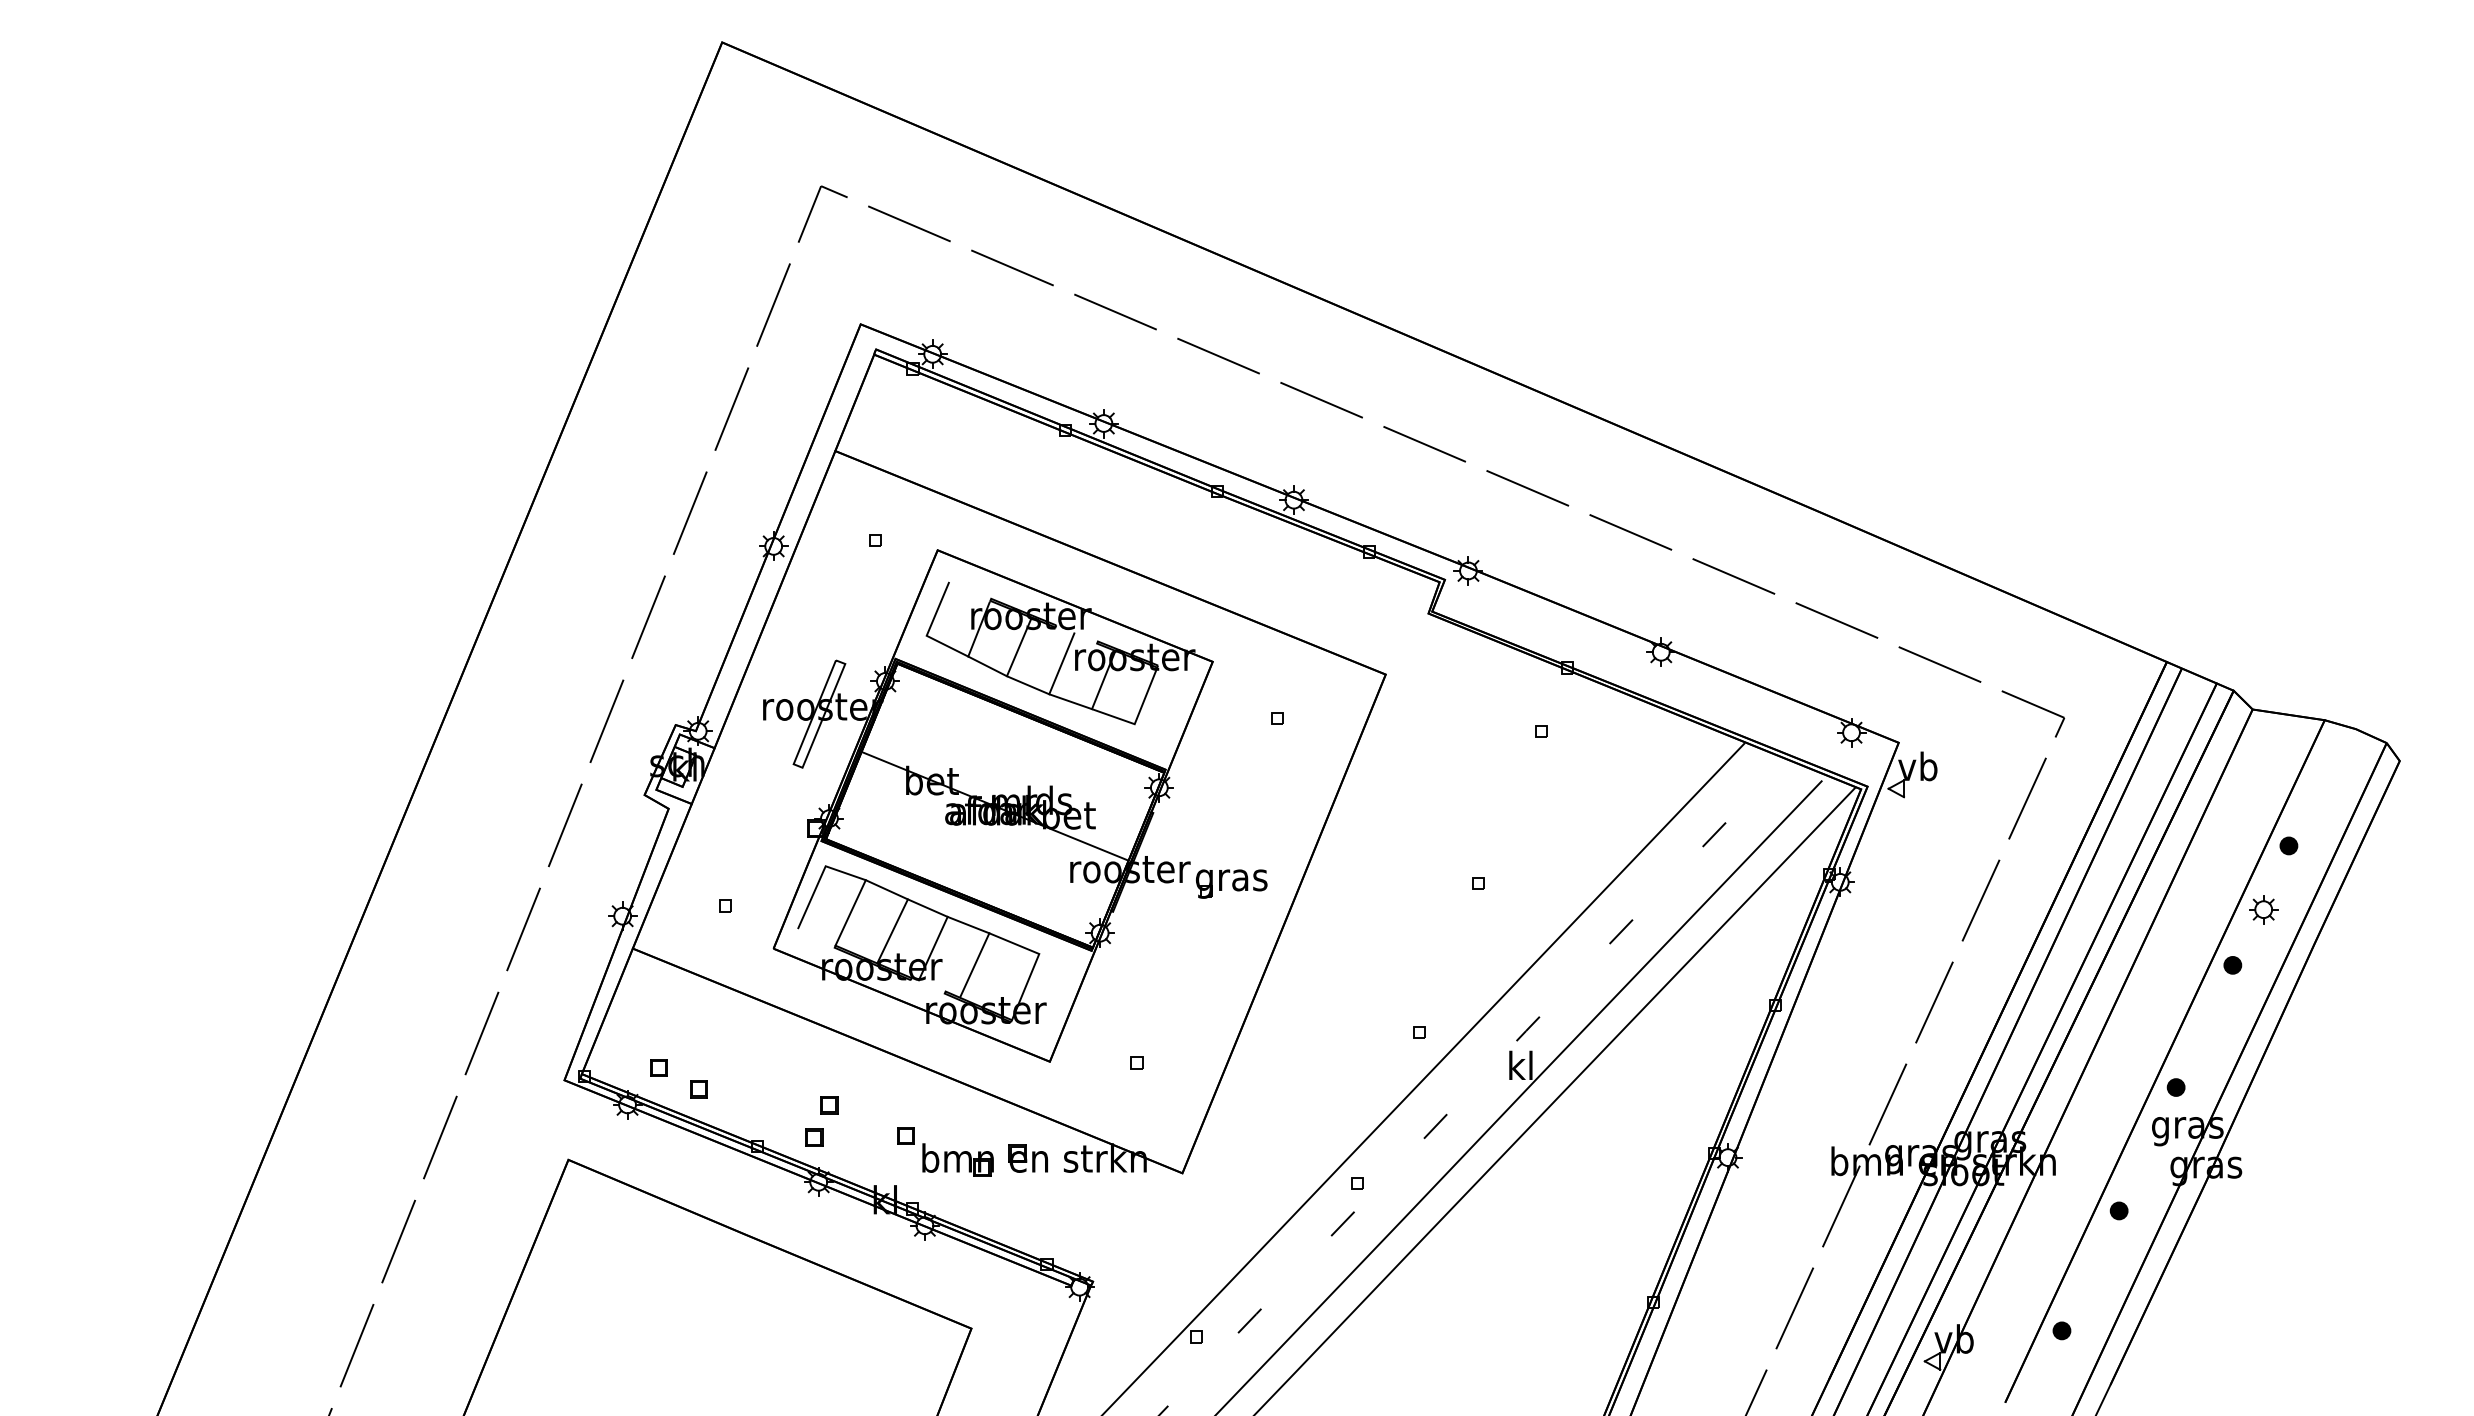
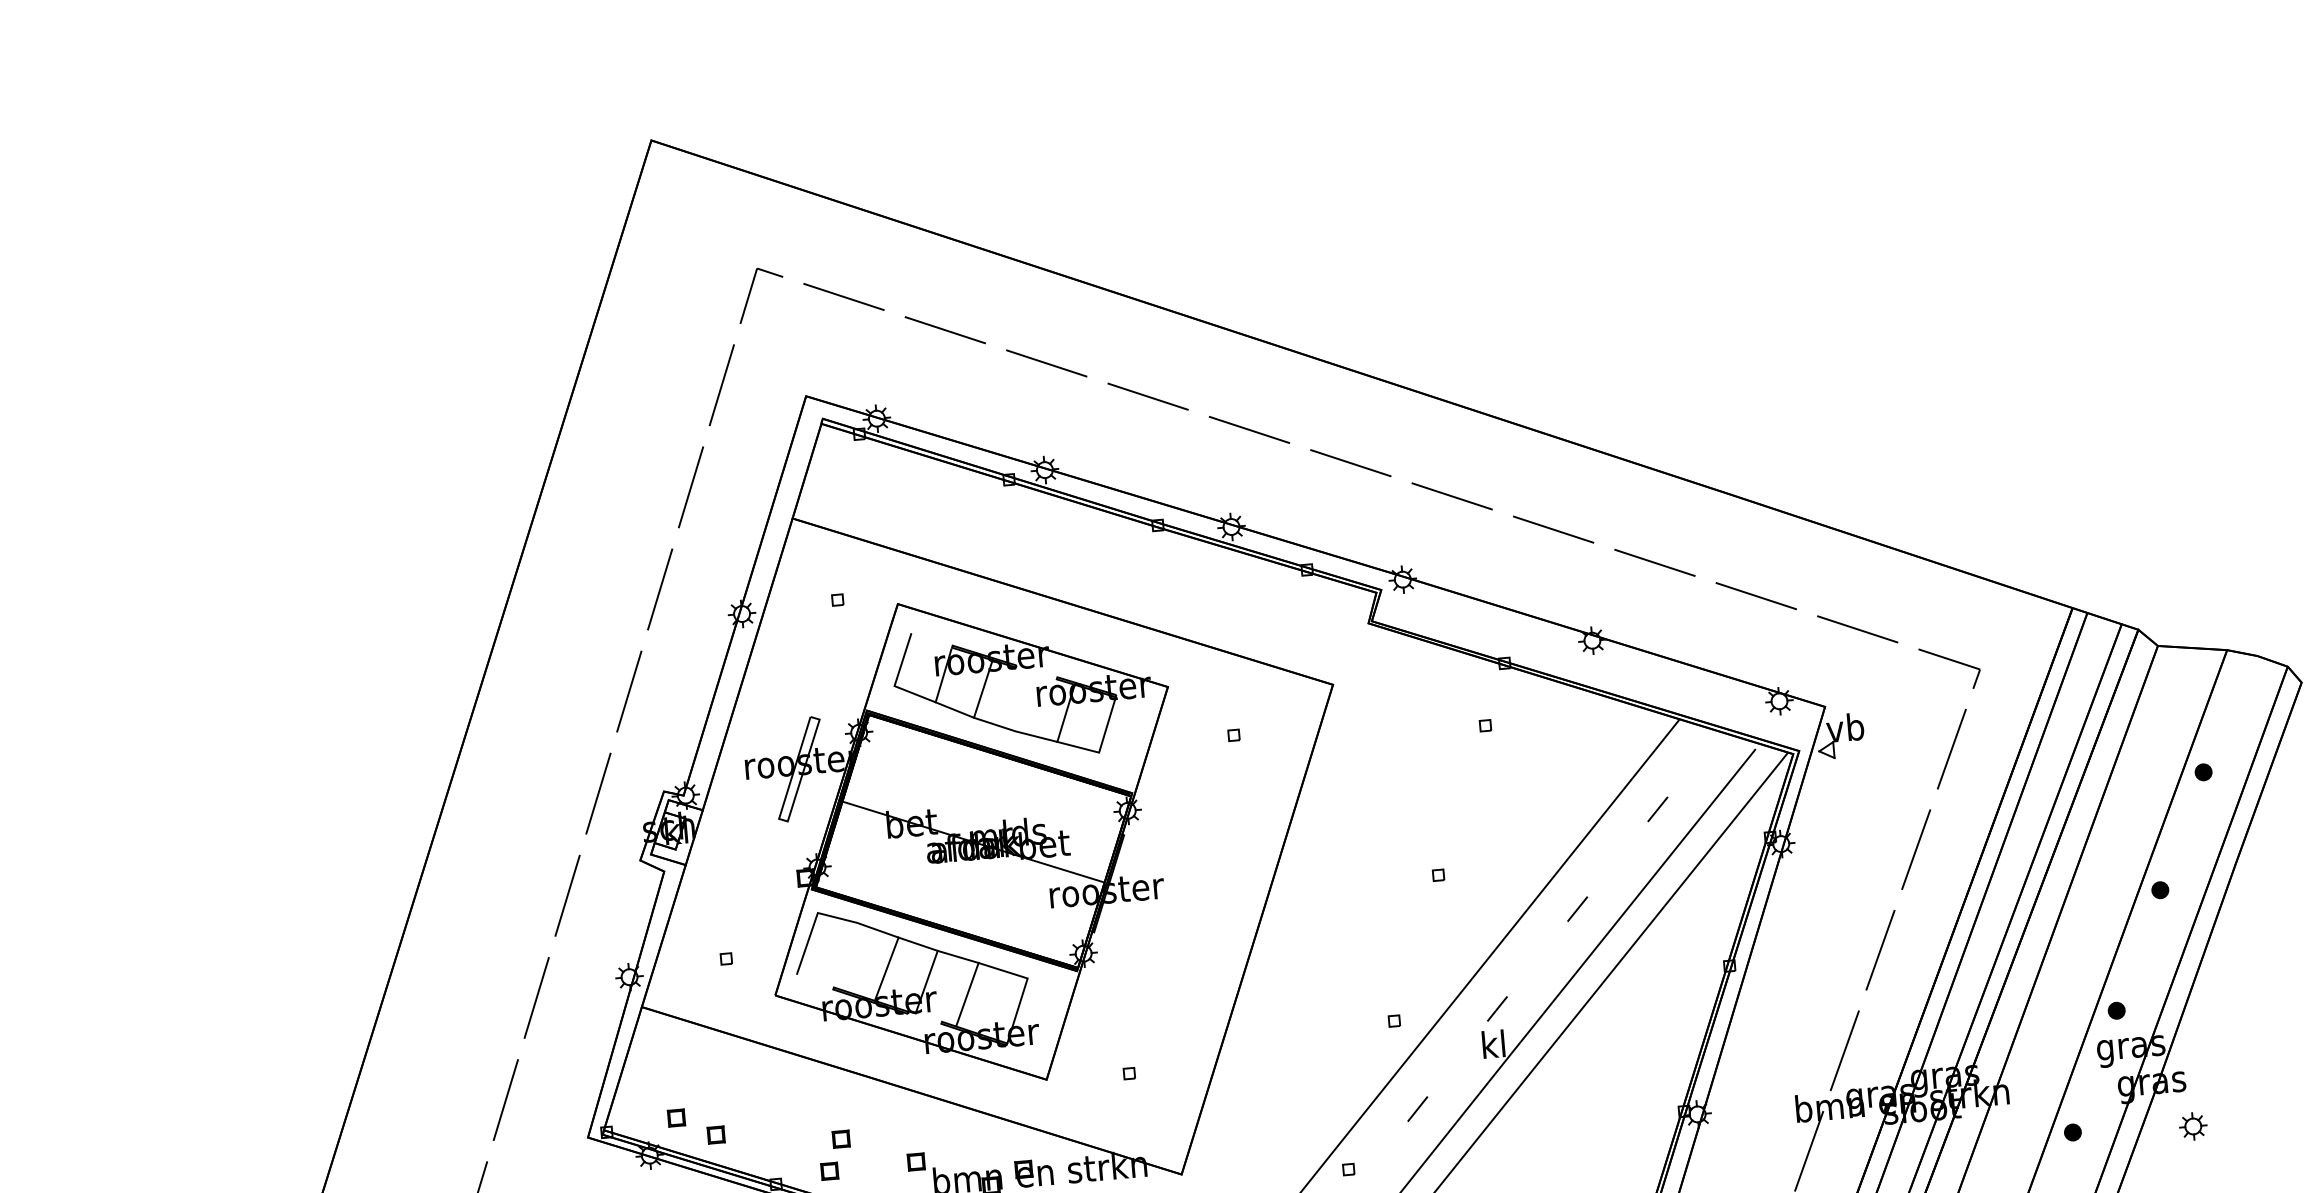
line: (1061, 663) -> (1024, 701), removed
part: (1231, 883) -> (1204, 895), removed
part: (2263, 909) -> (2193, 1126), moved
line: (850, 912) -> (845, 954), removed

